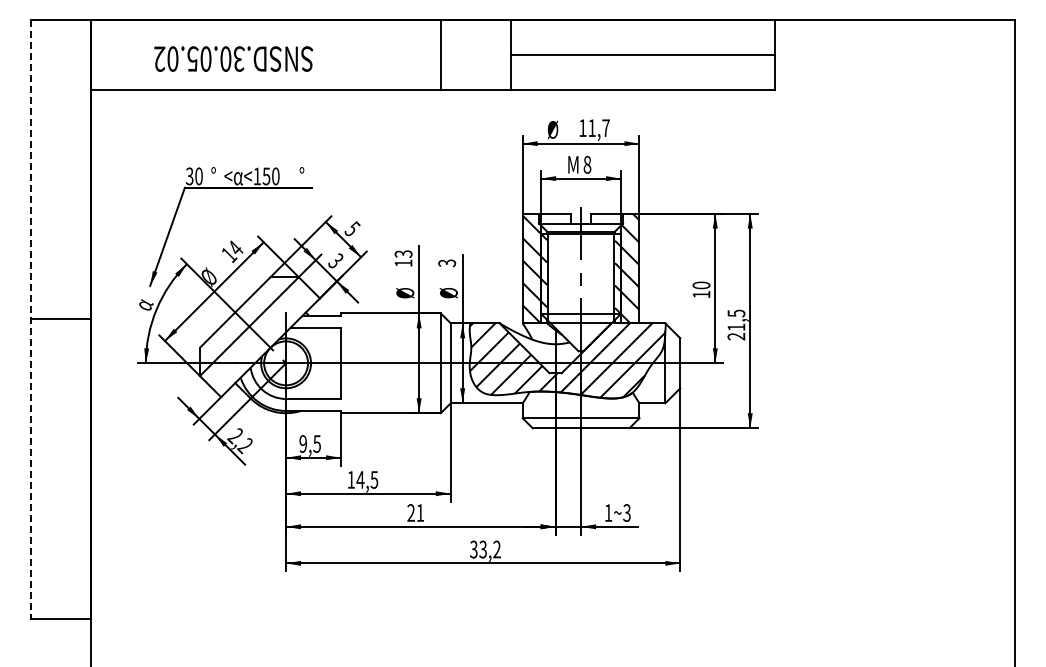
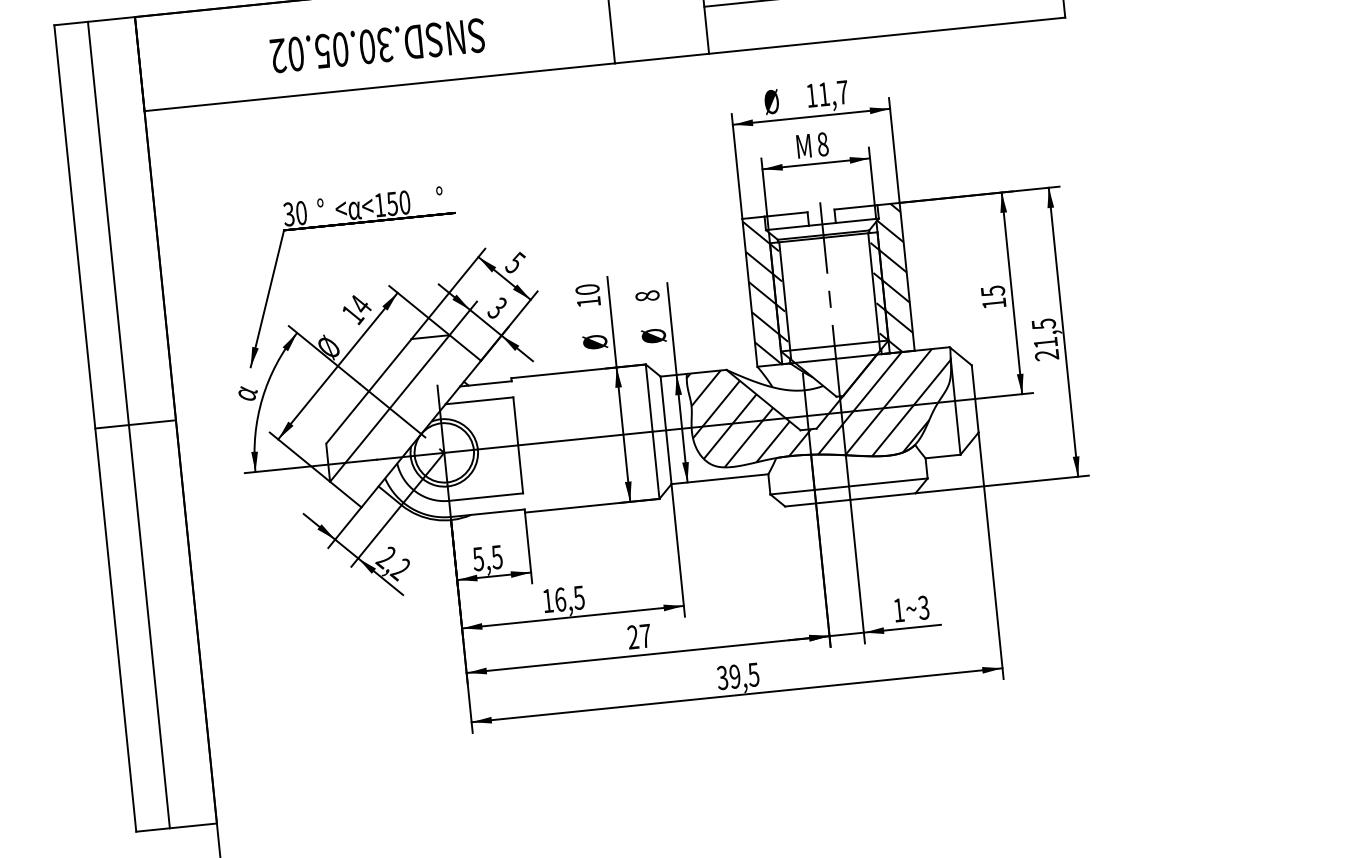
text: (233, 58) -> (377, 44), moved
text: (403, 253) -> (587, 288), 13 -> 10
text: (446, 263) -> (646, 296), 3 -> 8
text: (701, 285) -> (992, 291), 10 -> 15
line: (56, 318) -> (129, 423), added
line: (31, 319) -> (95, 428), dashed -> solid
text: (302, 443) -> (477, 558), 9,5 -> 5,5
text: (360, 479) -> (560, 599), 14,5 -> 16,5
text: (420, 512) -> (645, 635), 21 -> 27
text: (489, 549) -> (743, 675), 33,2 -> 39,5

